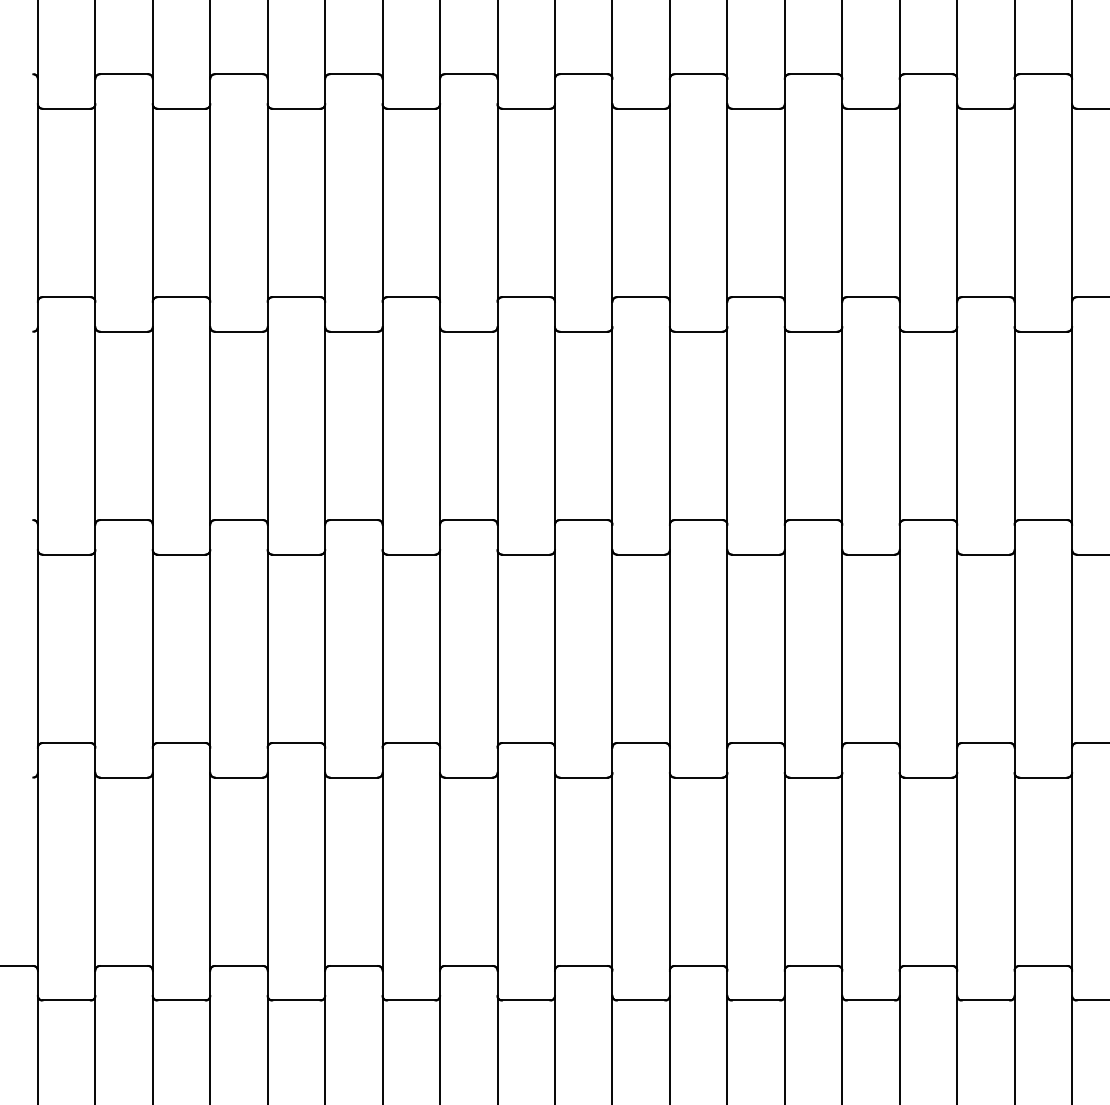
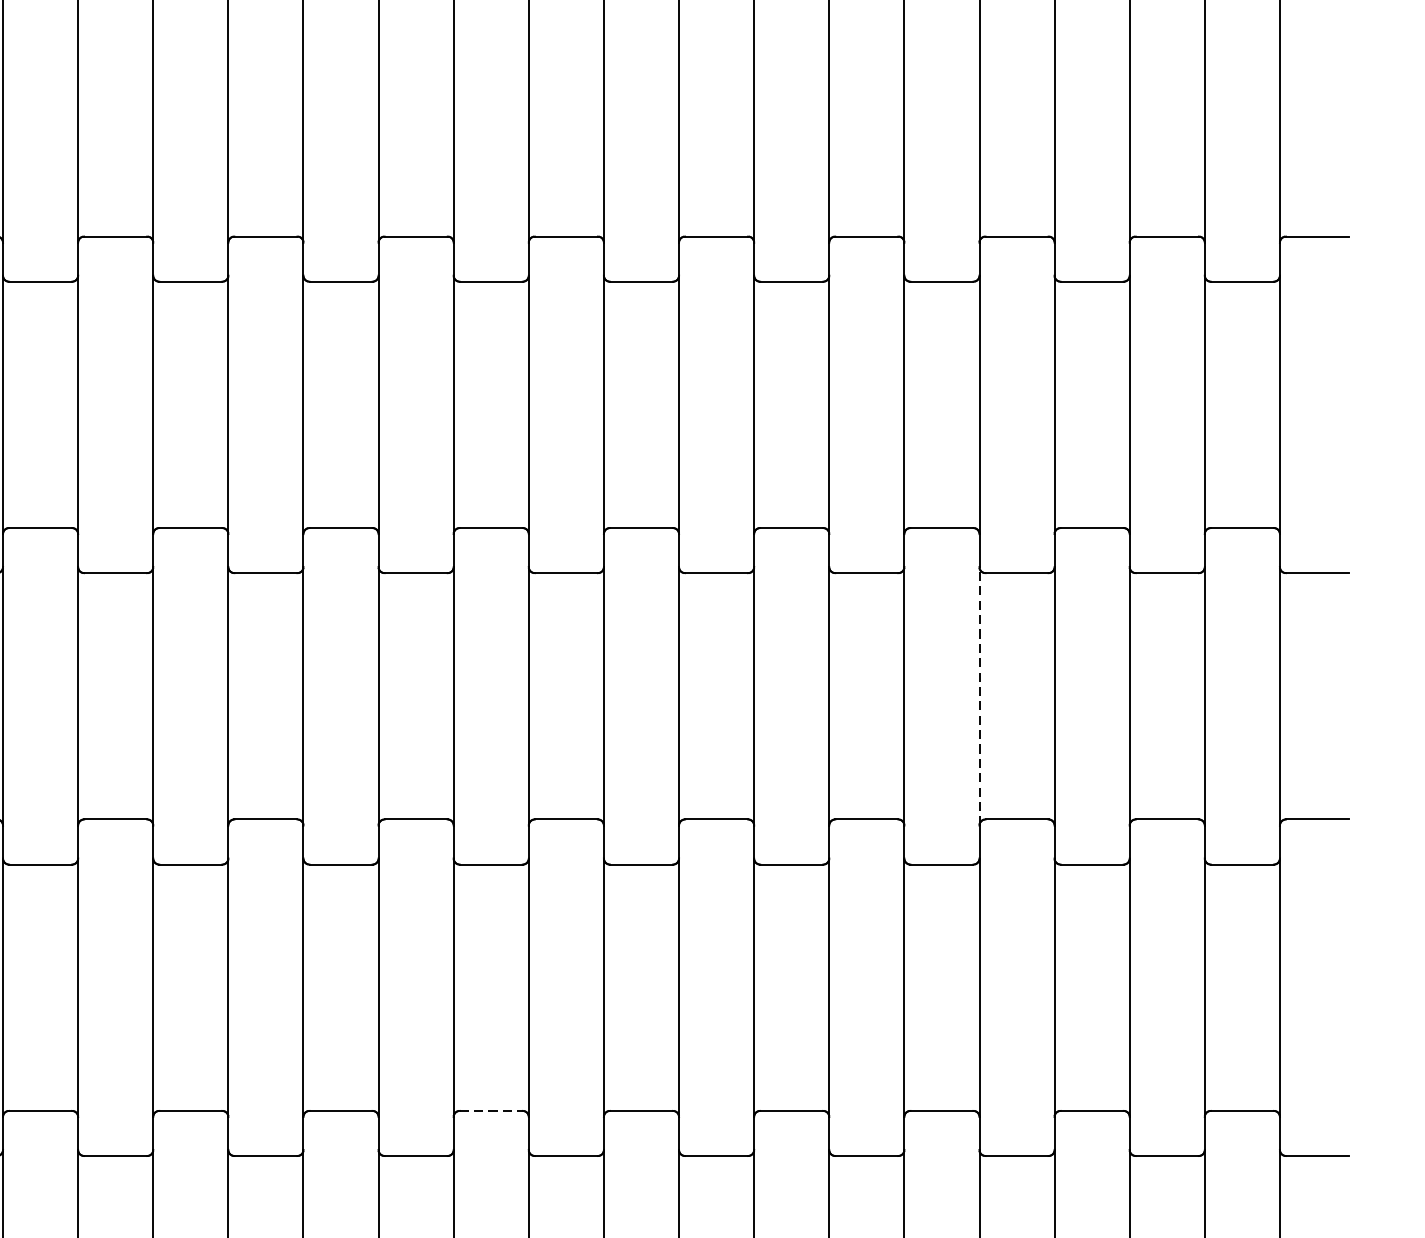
line: (842, 648) -> (979, 695), solid -> dashed
line: (469, 965) -> (492, 1110), solid -> dashed

